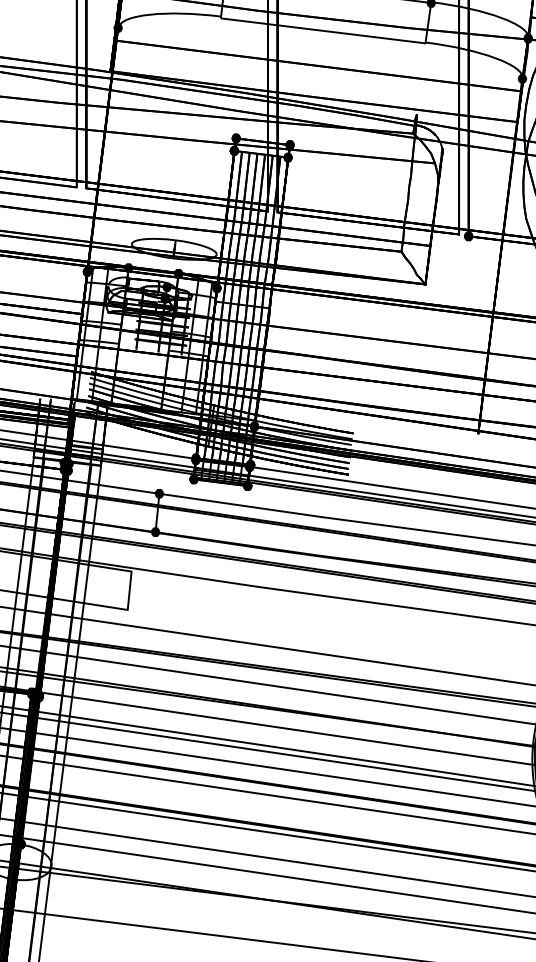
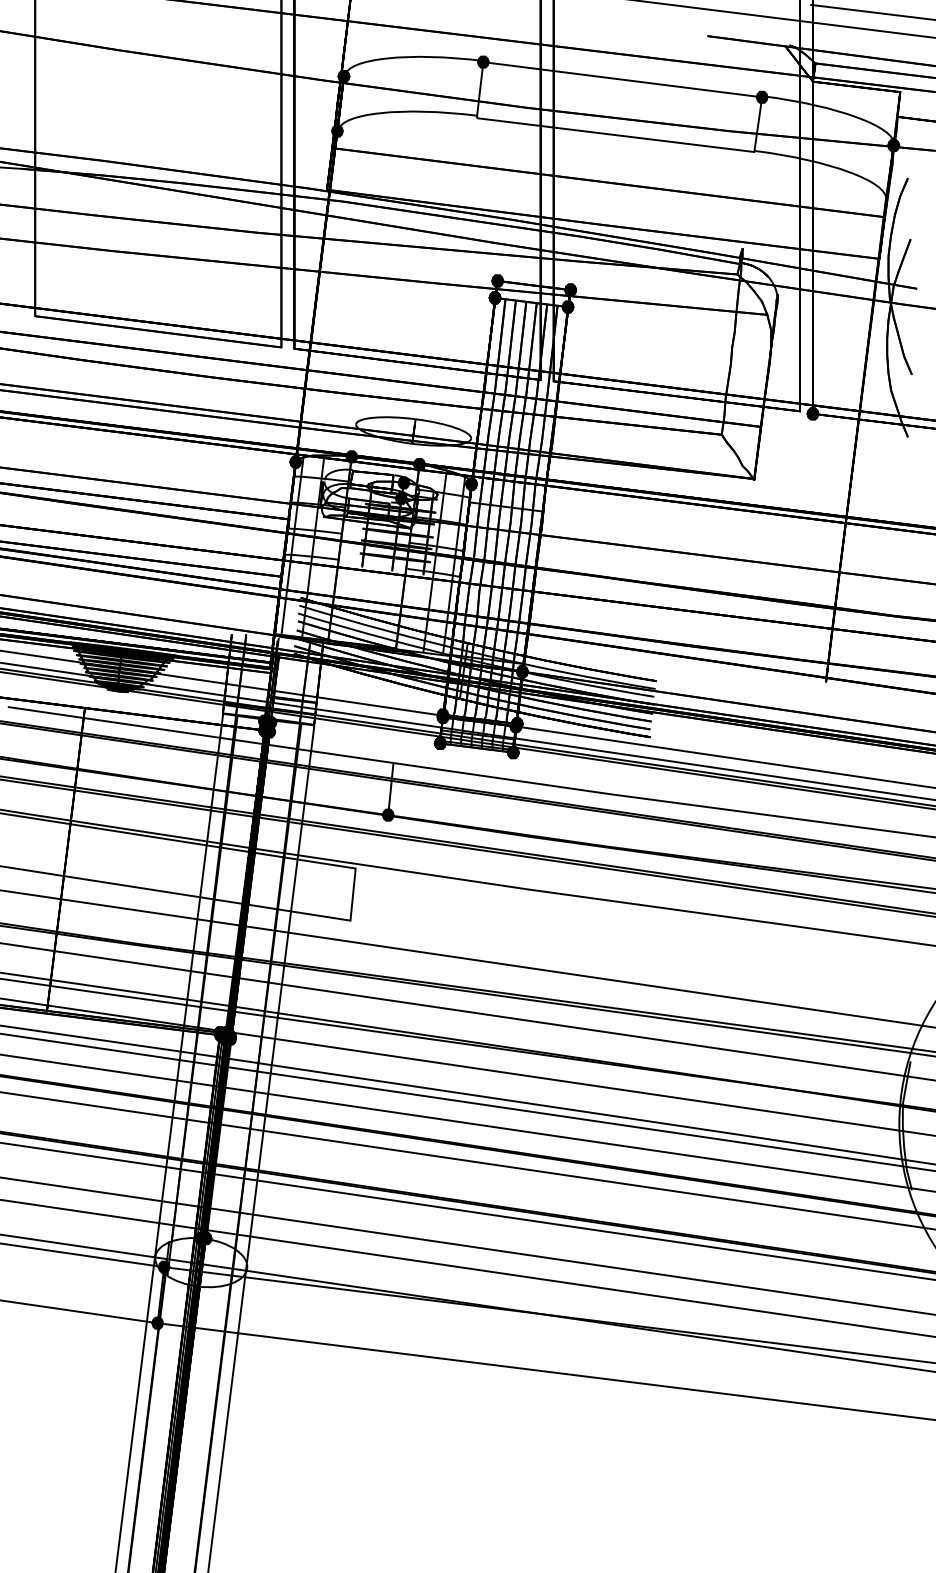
fill: (522, 78) -> (885, 199), removed
fill: (158, 493) -> (392, 762), removed

